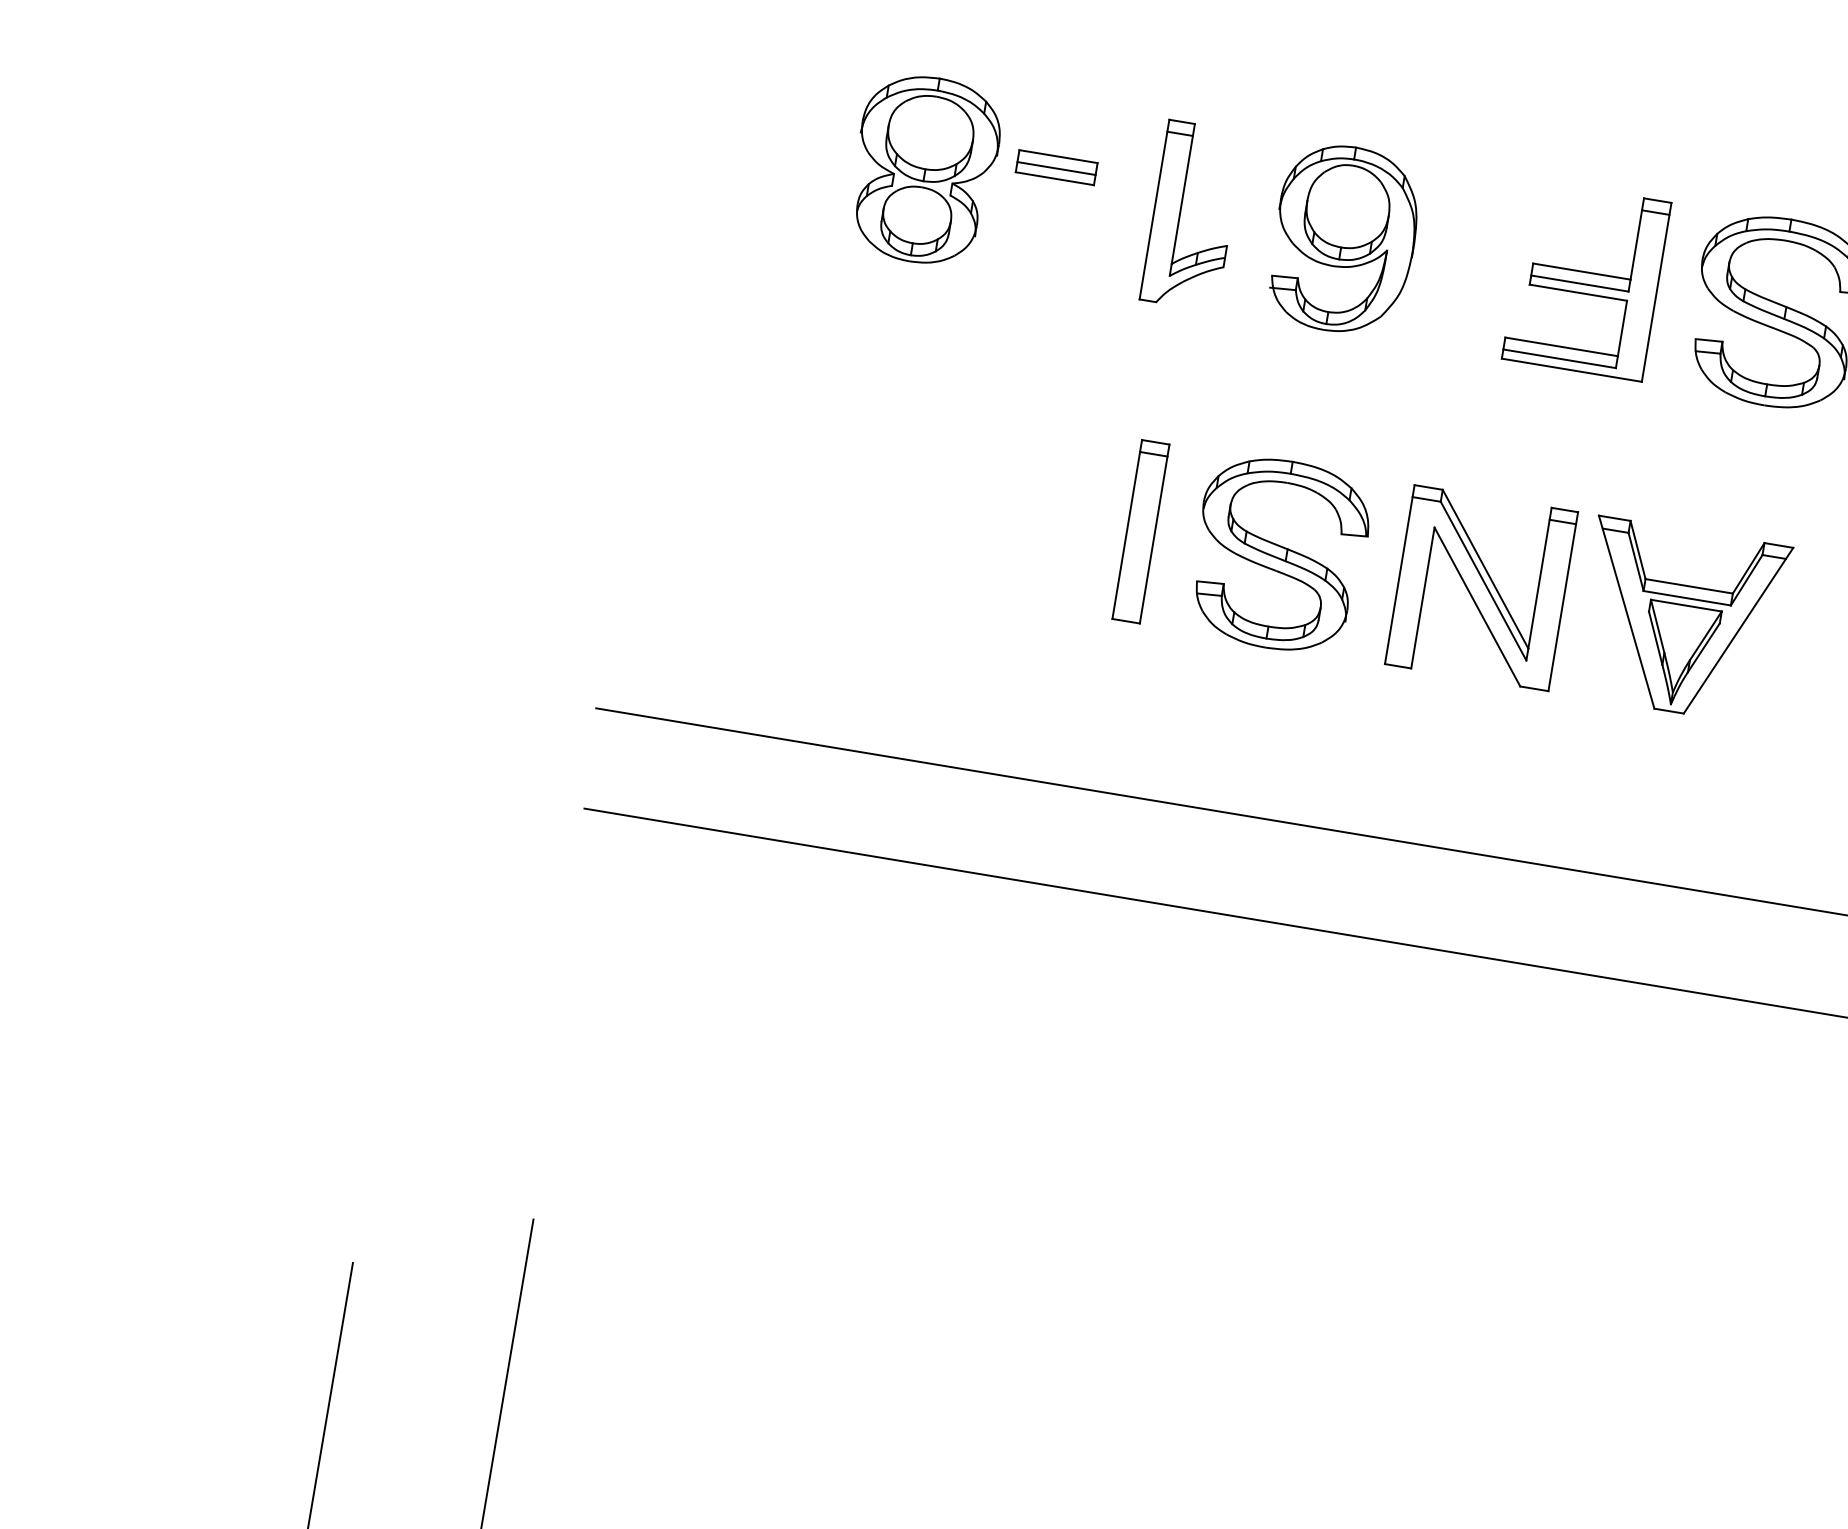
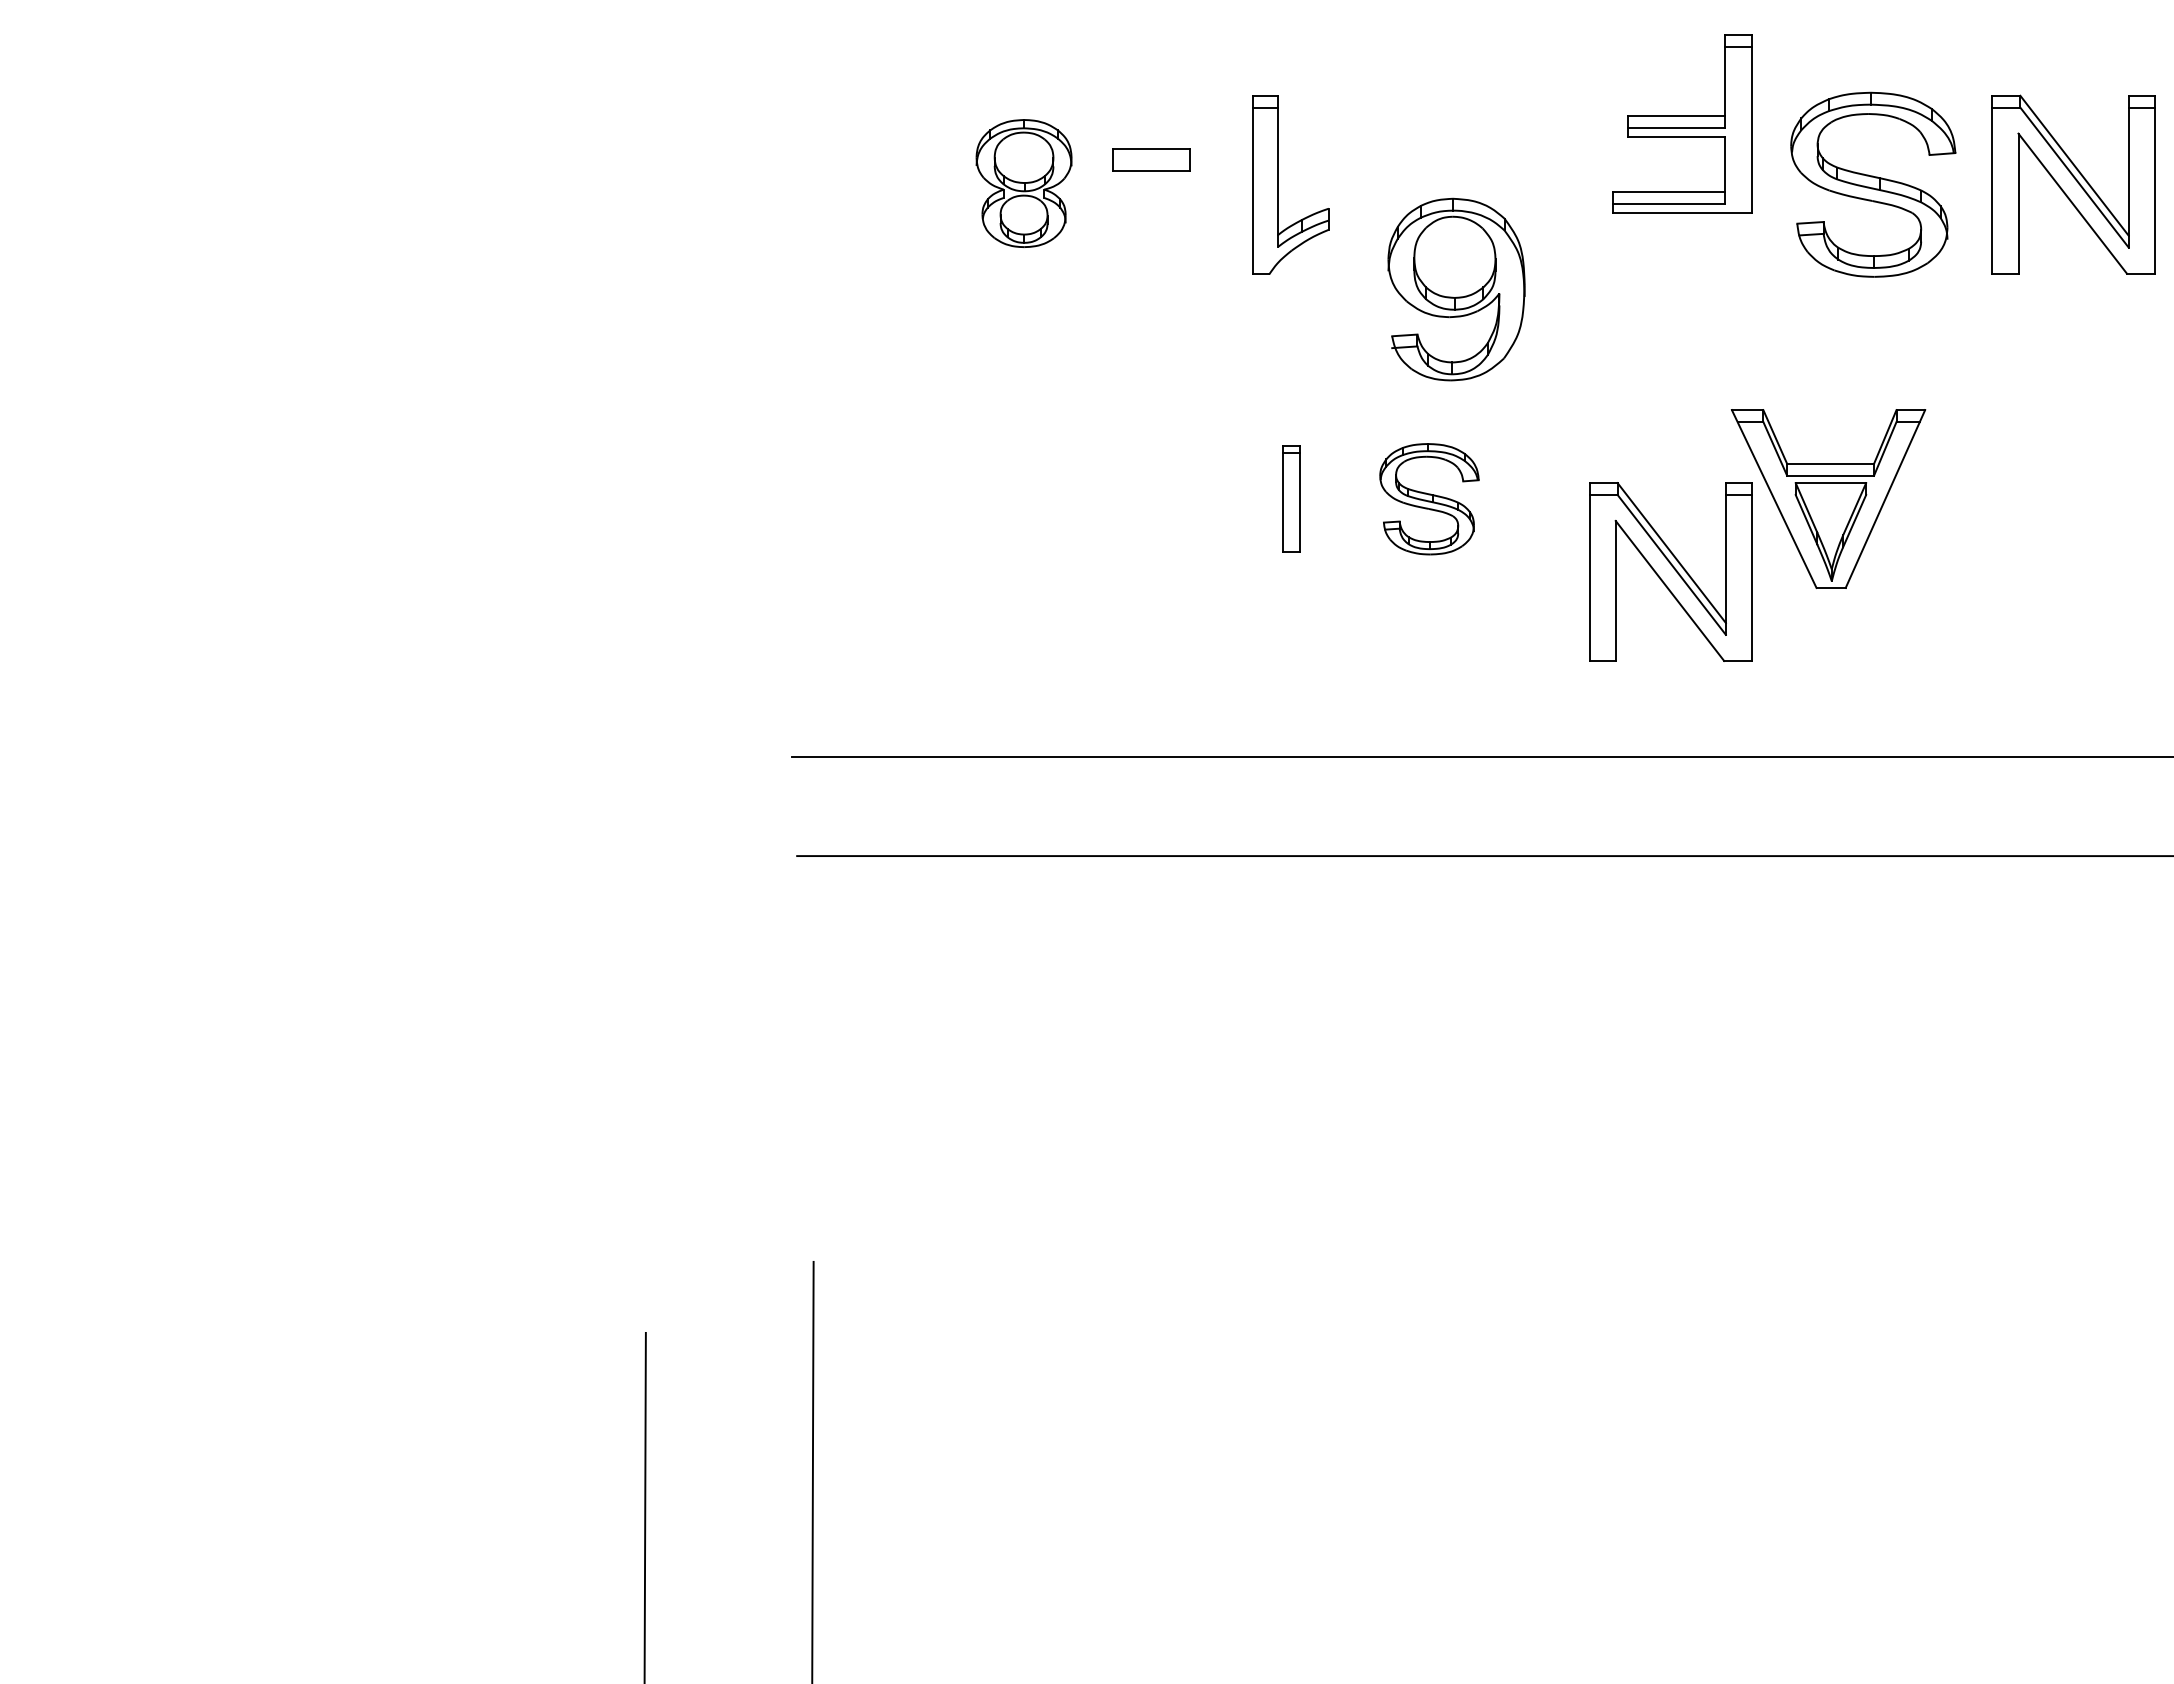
line: (1056, 168) -> (1151, 161), removed
part: (924, 169) -> (1023, 183), size x0.7
part: (1344, 239) -> (1456, 289), moved
part: (1586, 280) -> (1682, 123), moved
part: (1141, 531) -> (1291, 498), size x0.6
part: (1279, 555) -> (1429, 499), size x0.6
part: (1481, 587) -> (1670, 571), moved

